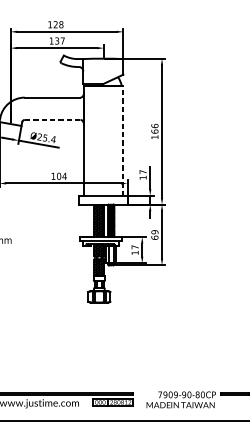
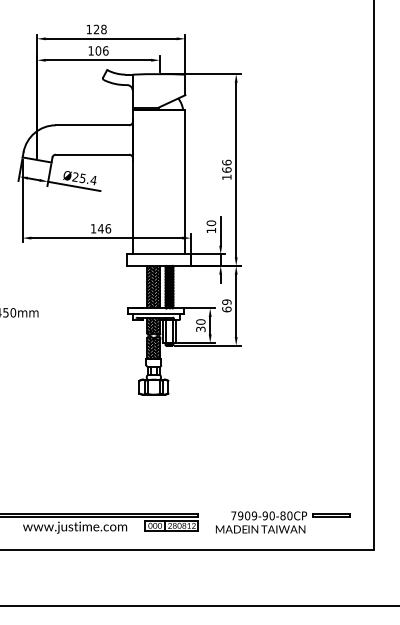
text: (59, 40) -> (101, 50), 137 -> 106
line: (52, 119) -> (92, 154), dashed -> solid
line: (123, 140) -> (185, 181), dashed -> solid
text: (143, 172) -> (211, 223), 17 -> 10
text: (61, 176) -> (104, 228), 104 -> 146
text: (134, 249) -> (200, 325), 17 -> 30

